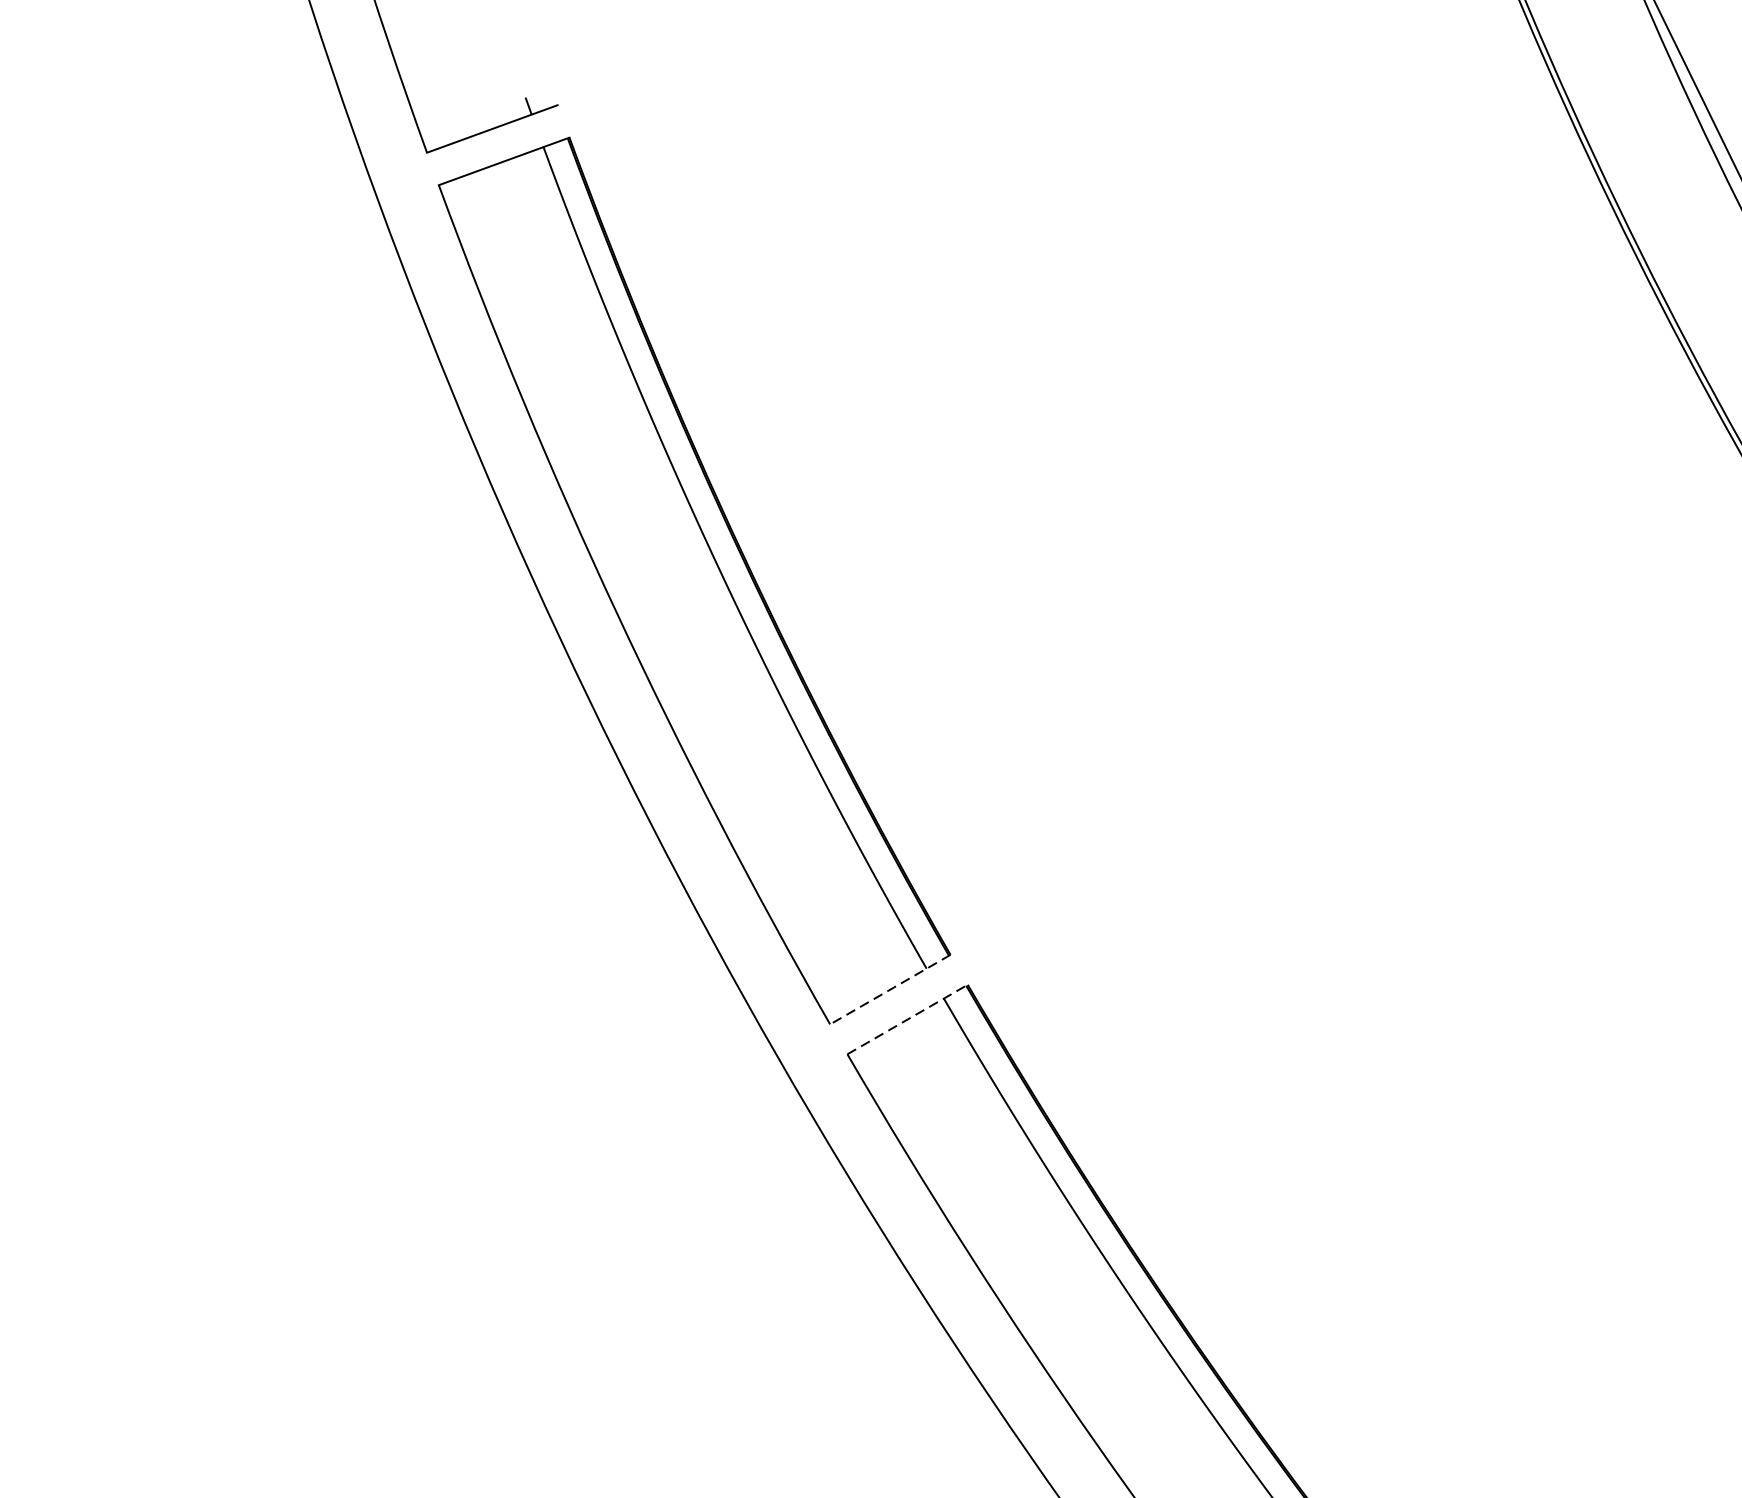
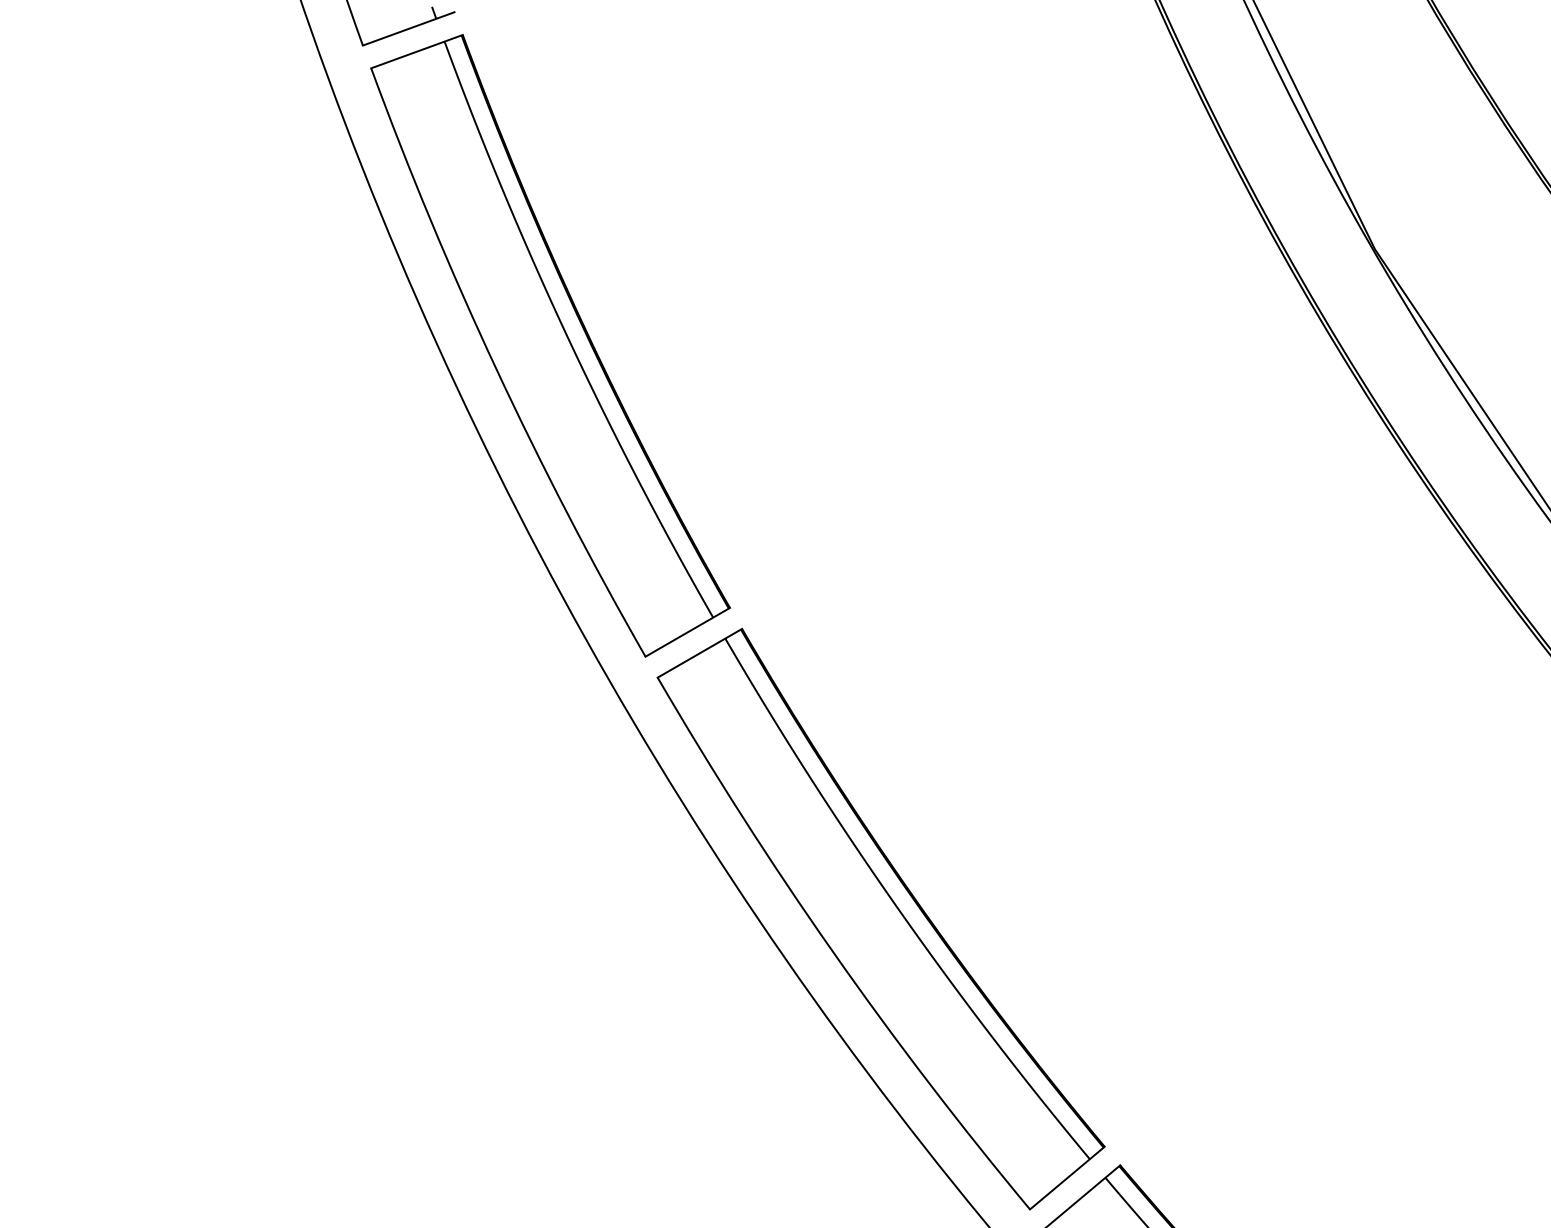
line: (889, 989) -> (687, 632), dashed -> solid
line: (907, 1019) -> (699, 653), dashed -> solid

